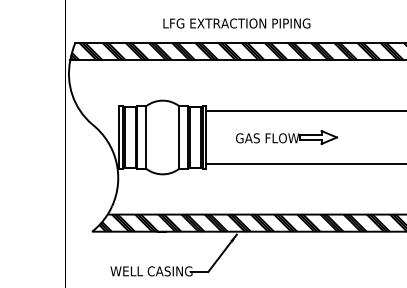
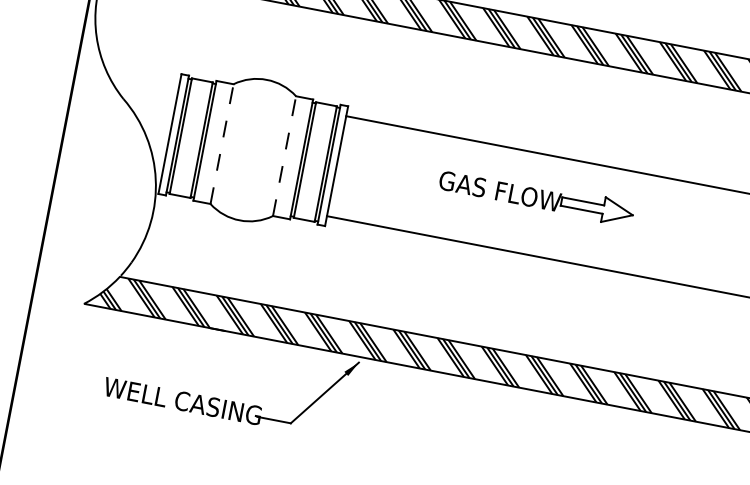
line: (146, 137) -> (222, 144), solid -> dashed
line: (179, 137) -> (285, 156), solid -> dashed
part: (287, 137) -> (538, 197), moved

